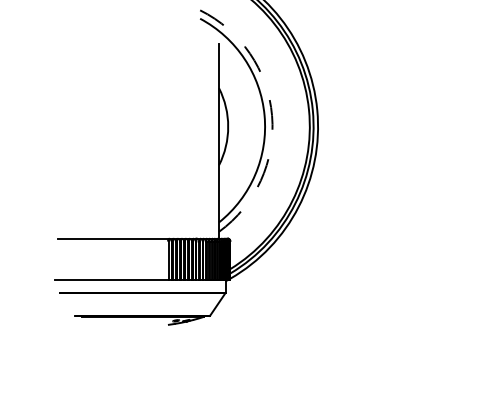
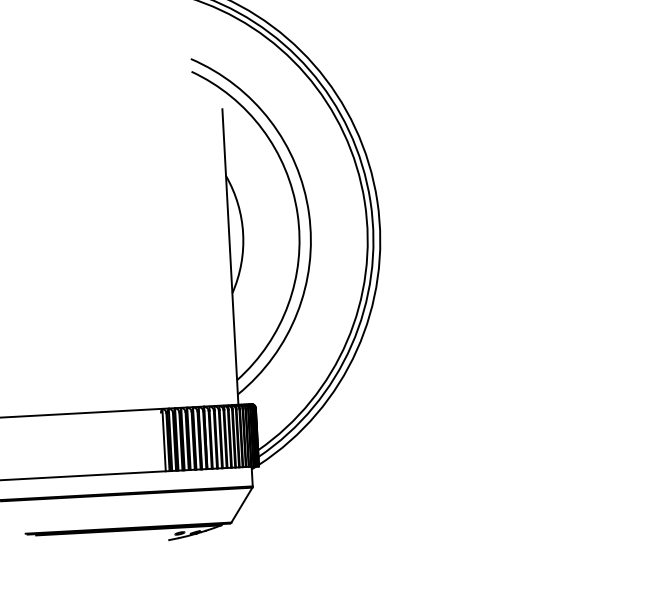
arc: (272, 115) -> (309, 213), dashed -> solid

